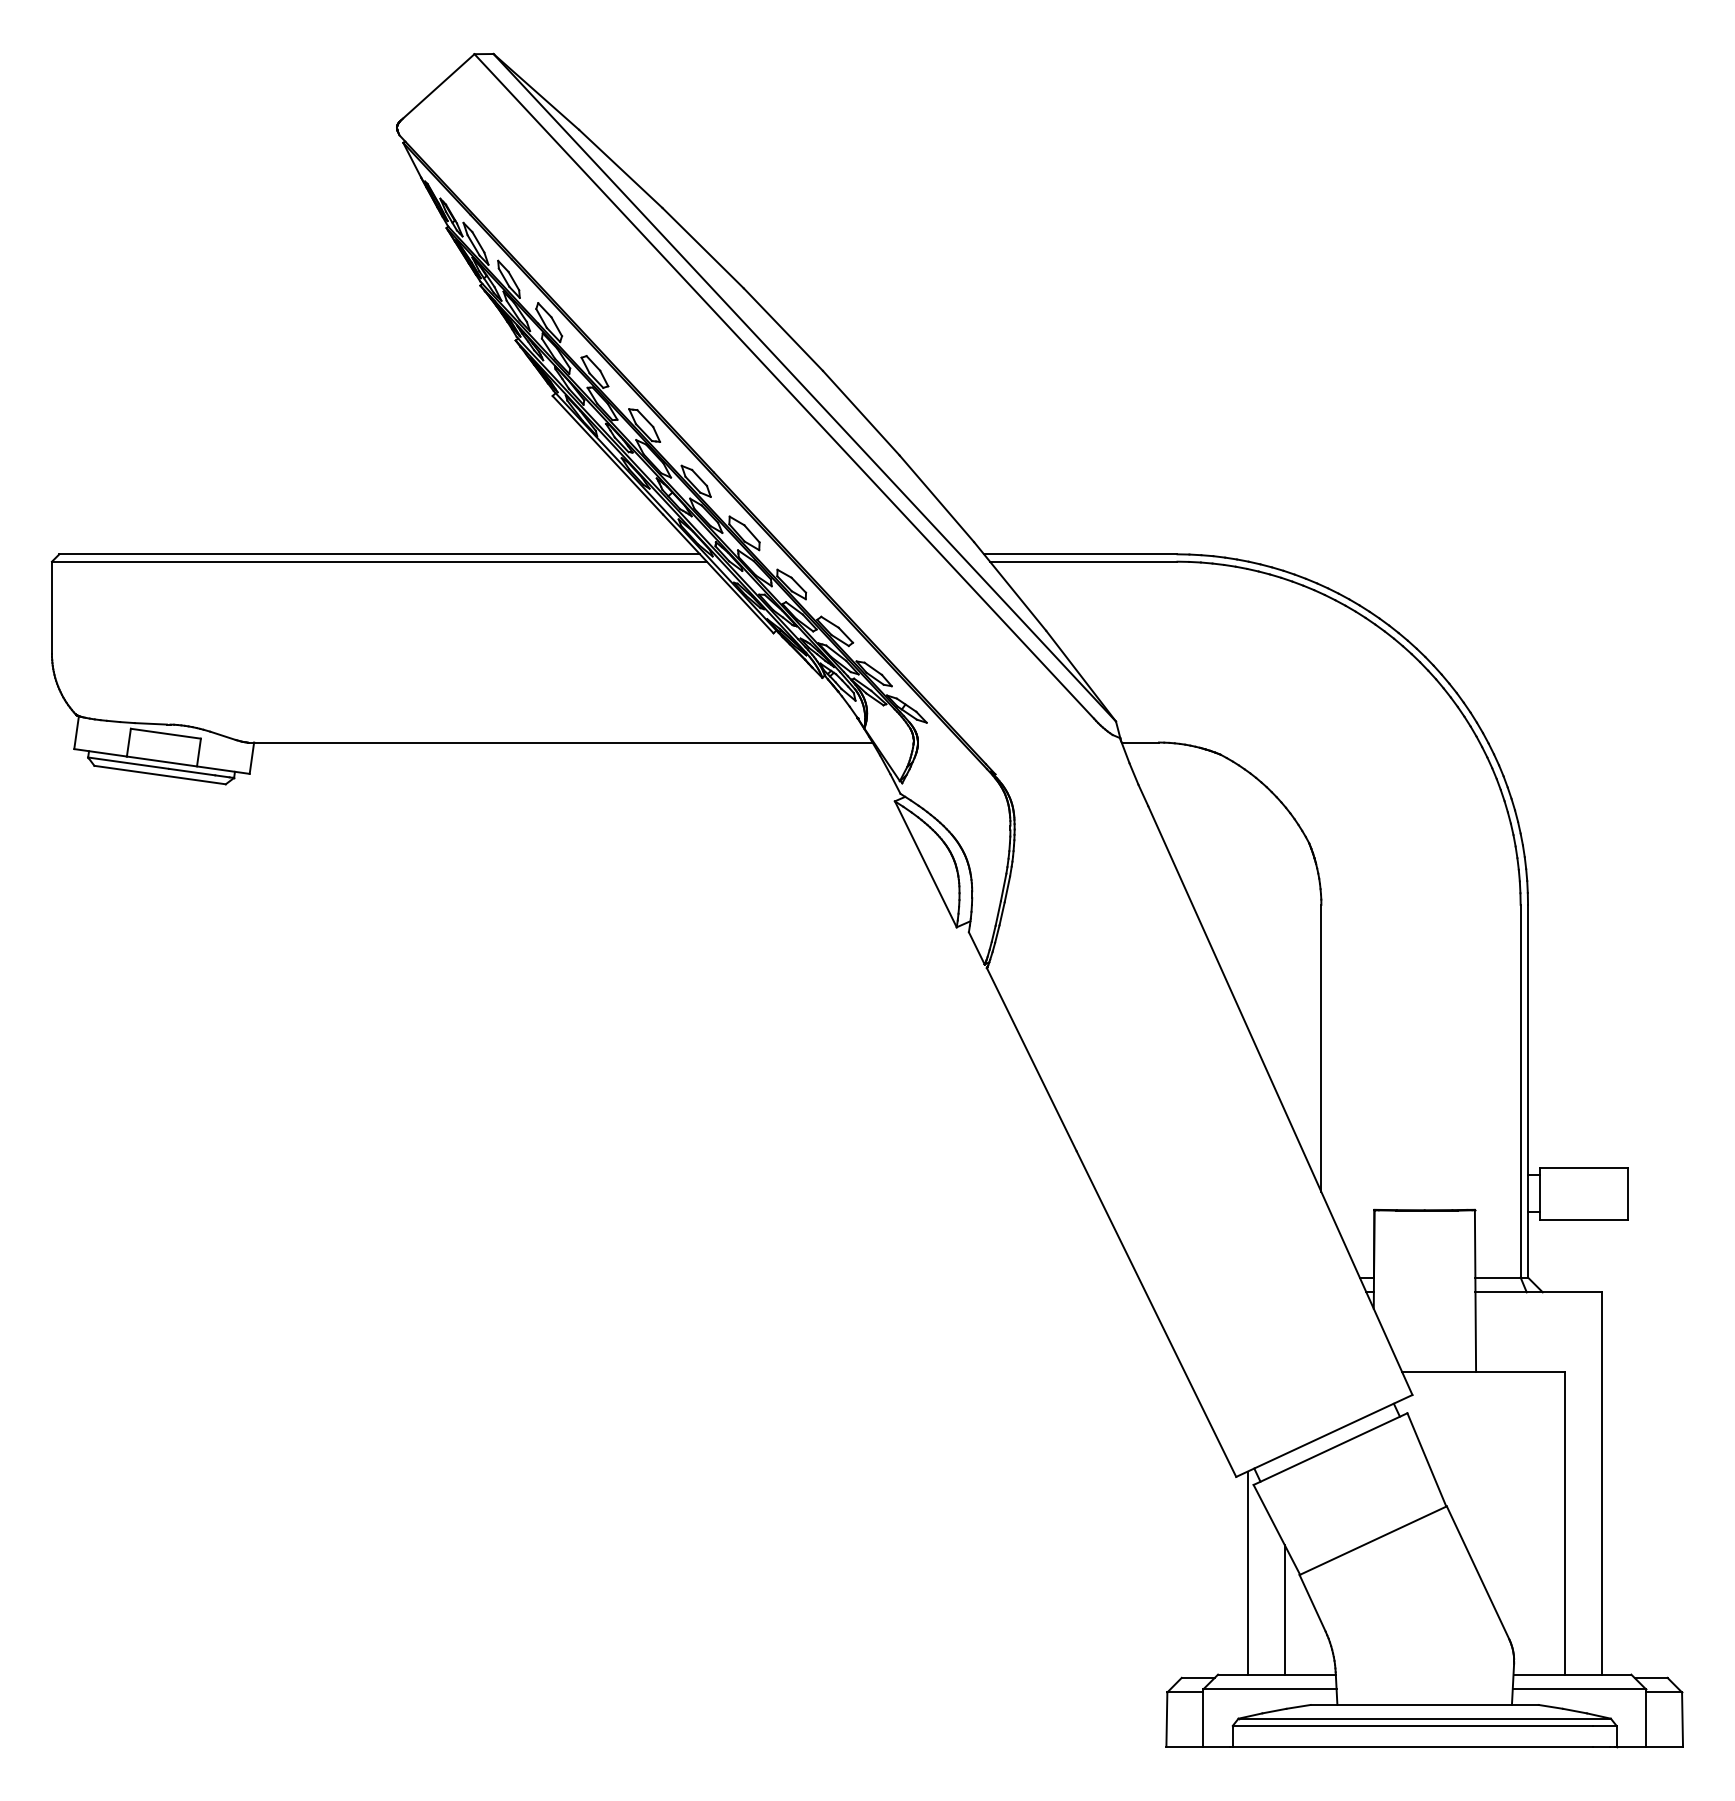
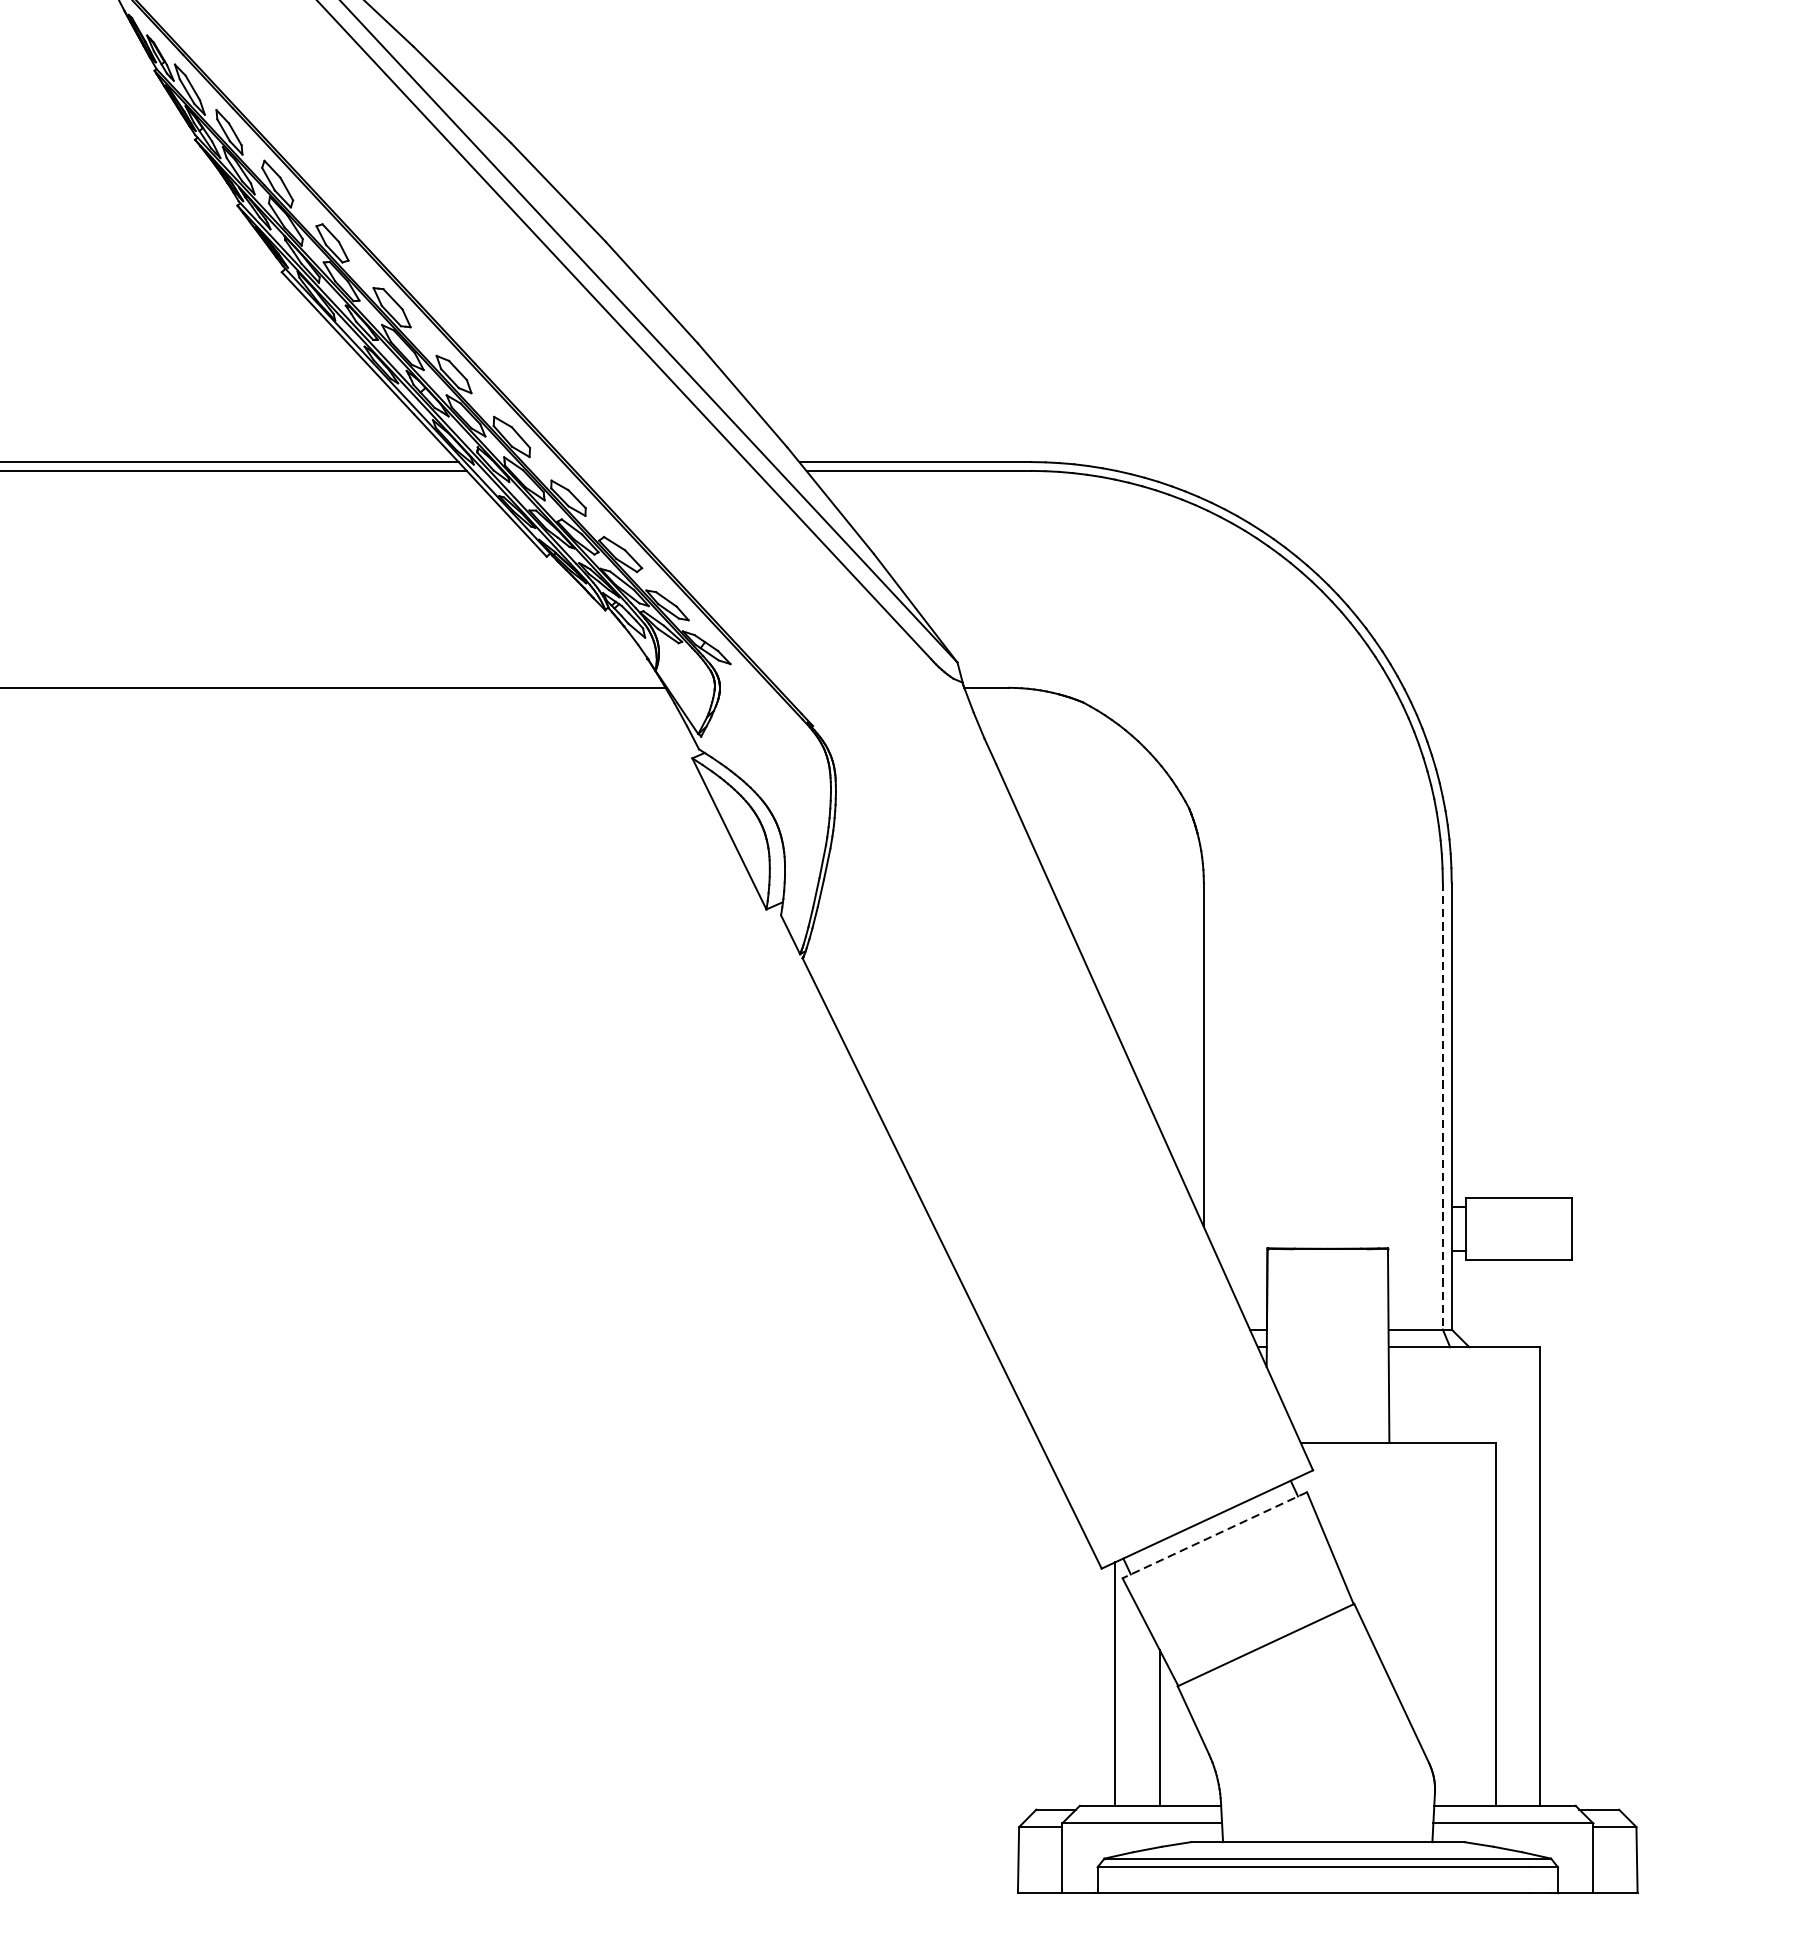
line: (1520, 1091) -> (1442, 1106), solid -> dashed
line: (1330, 1449) -> (1214, 1535), solid -> dashed

